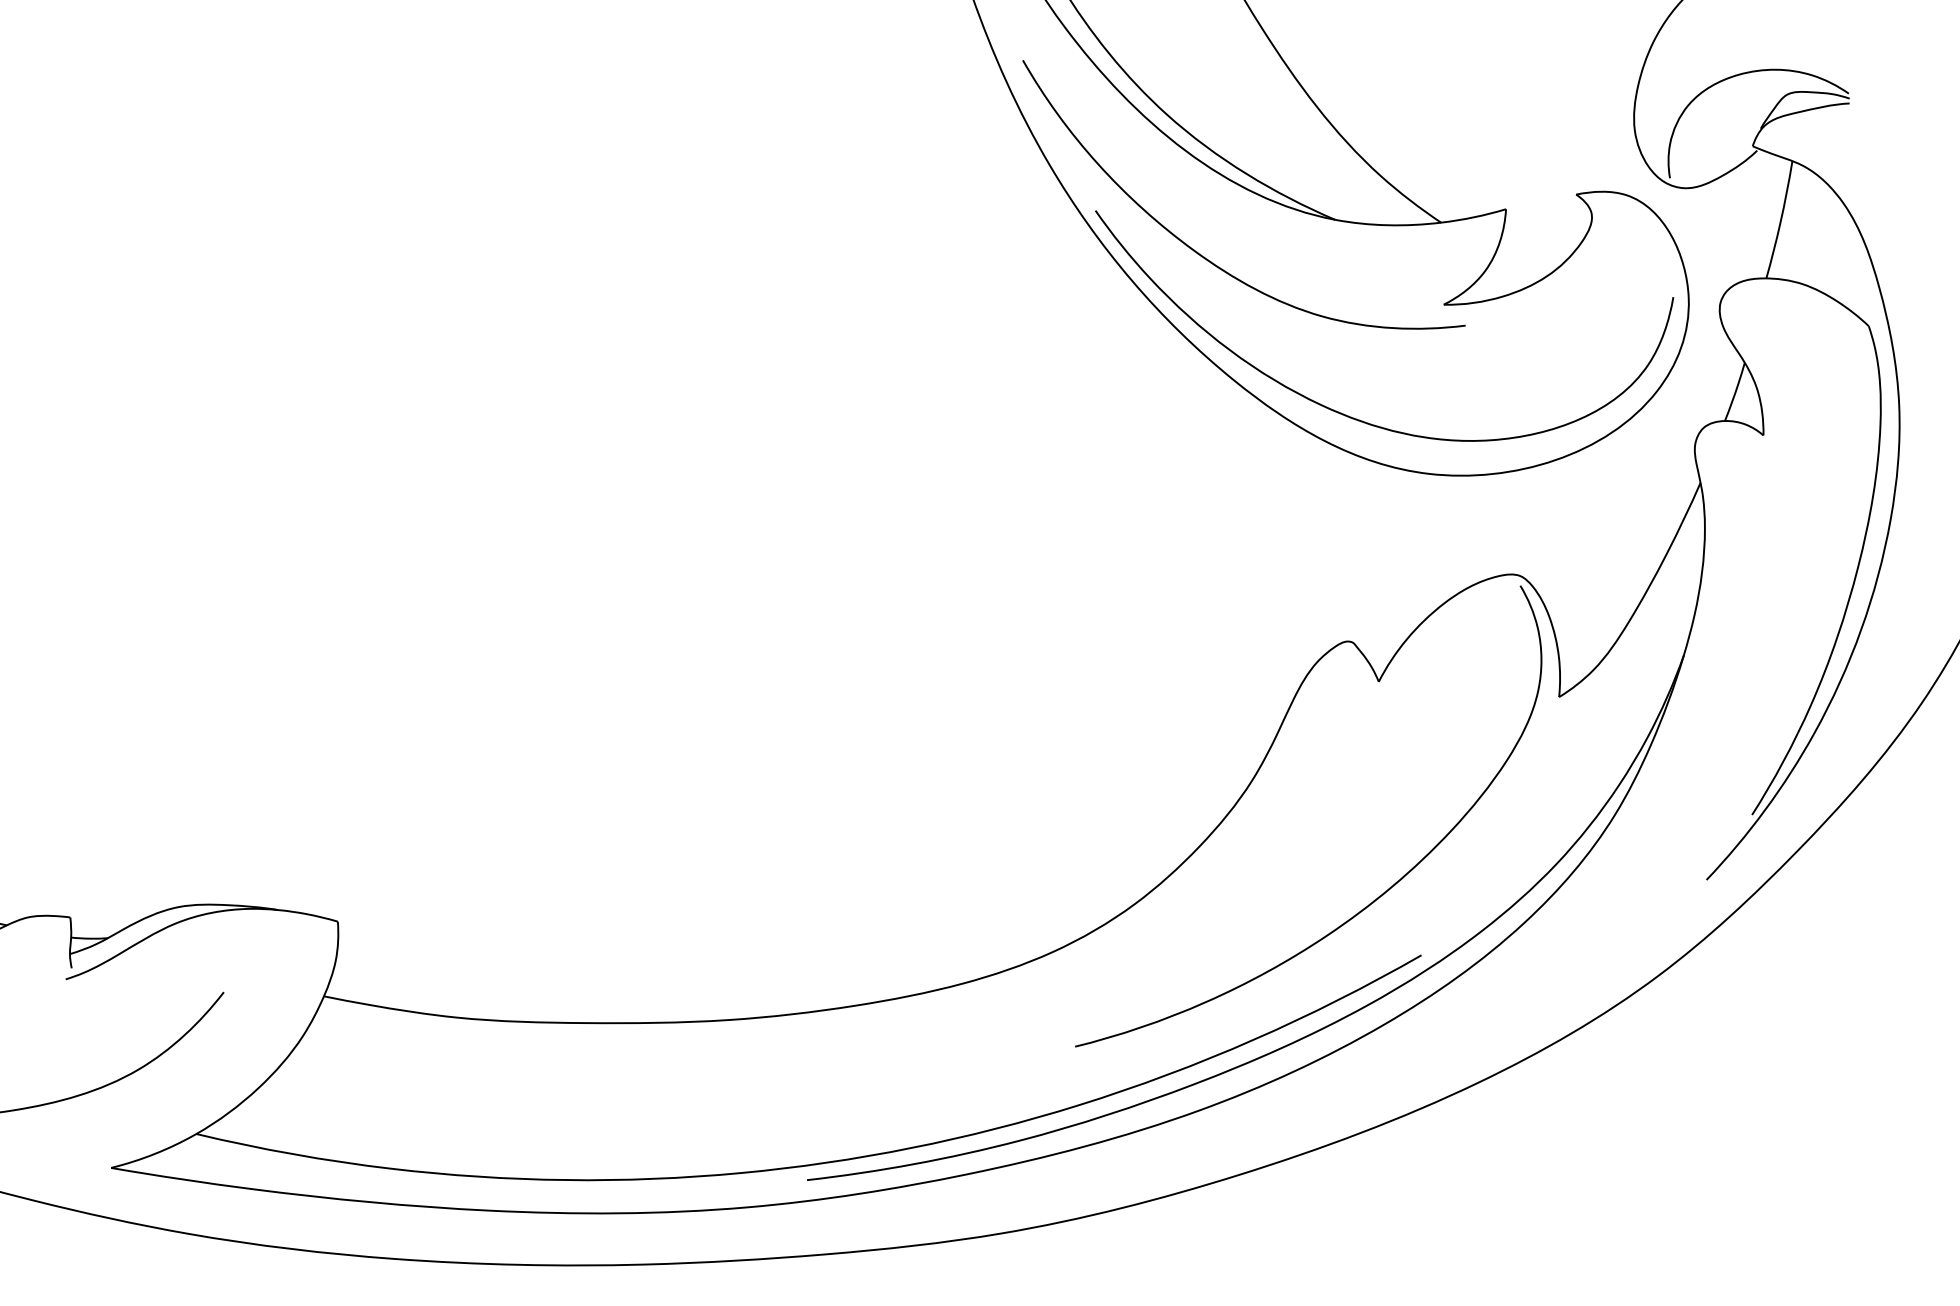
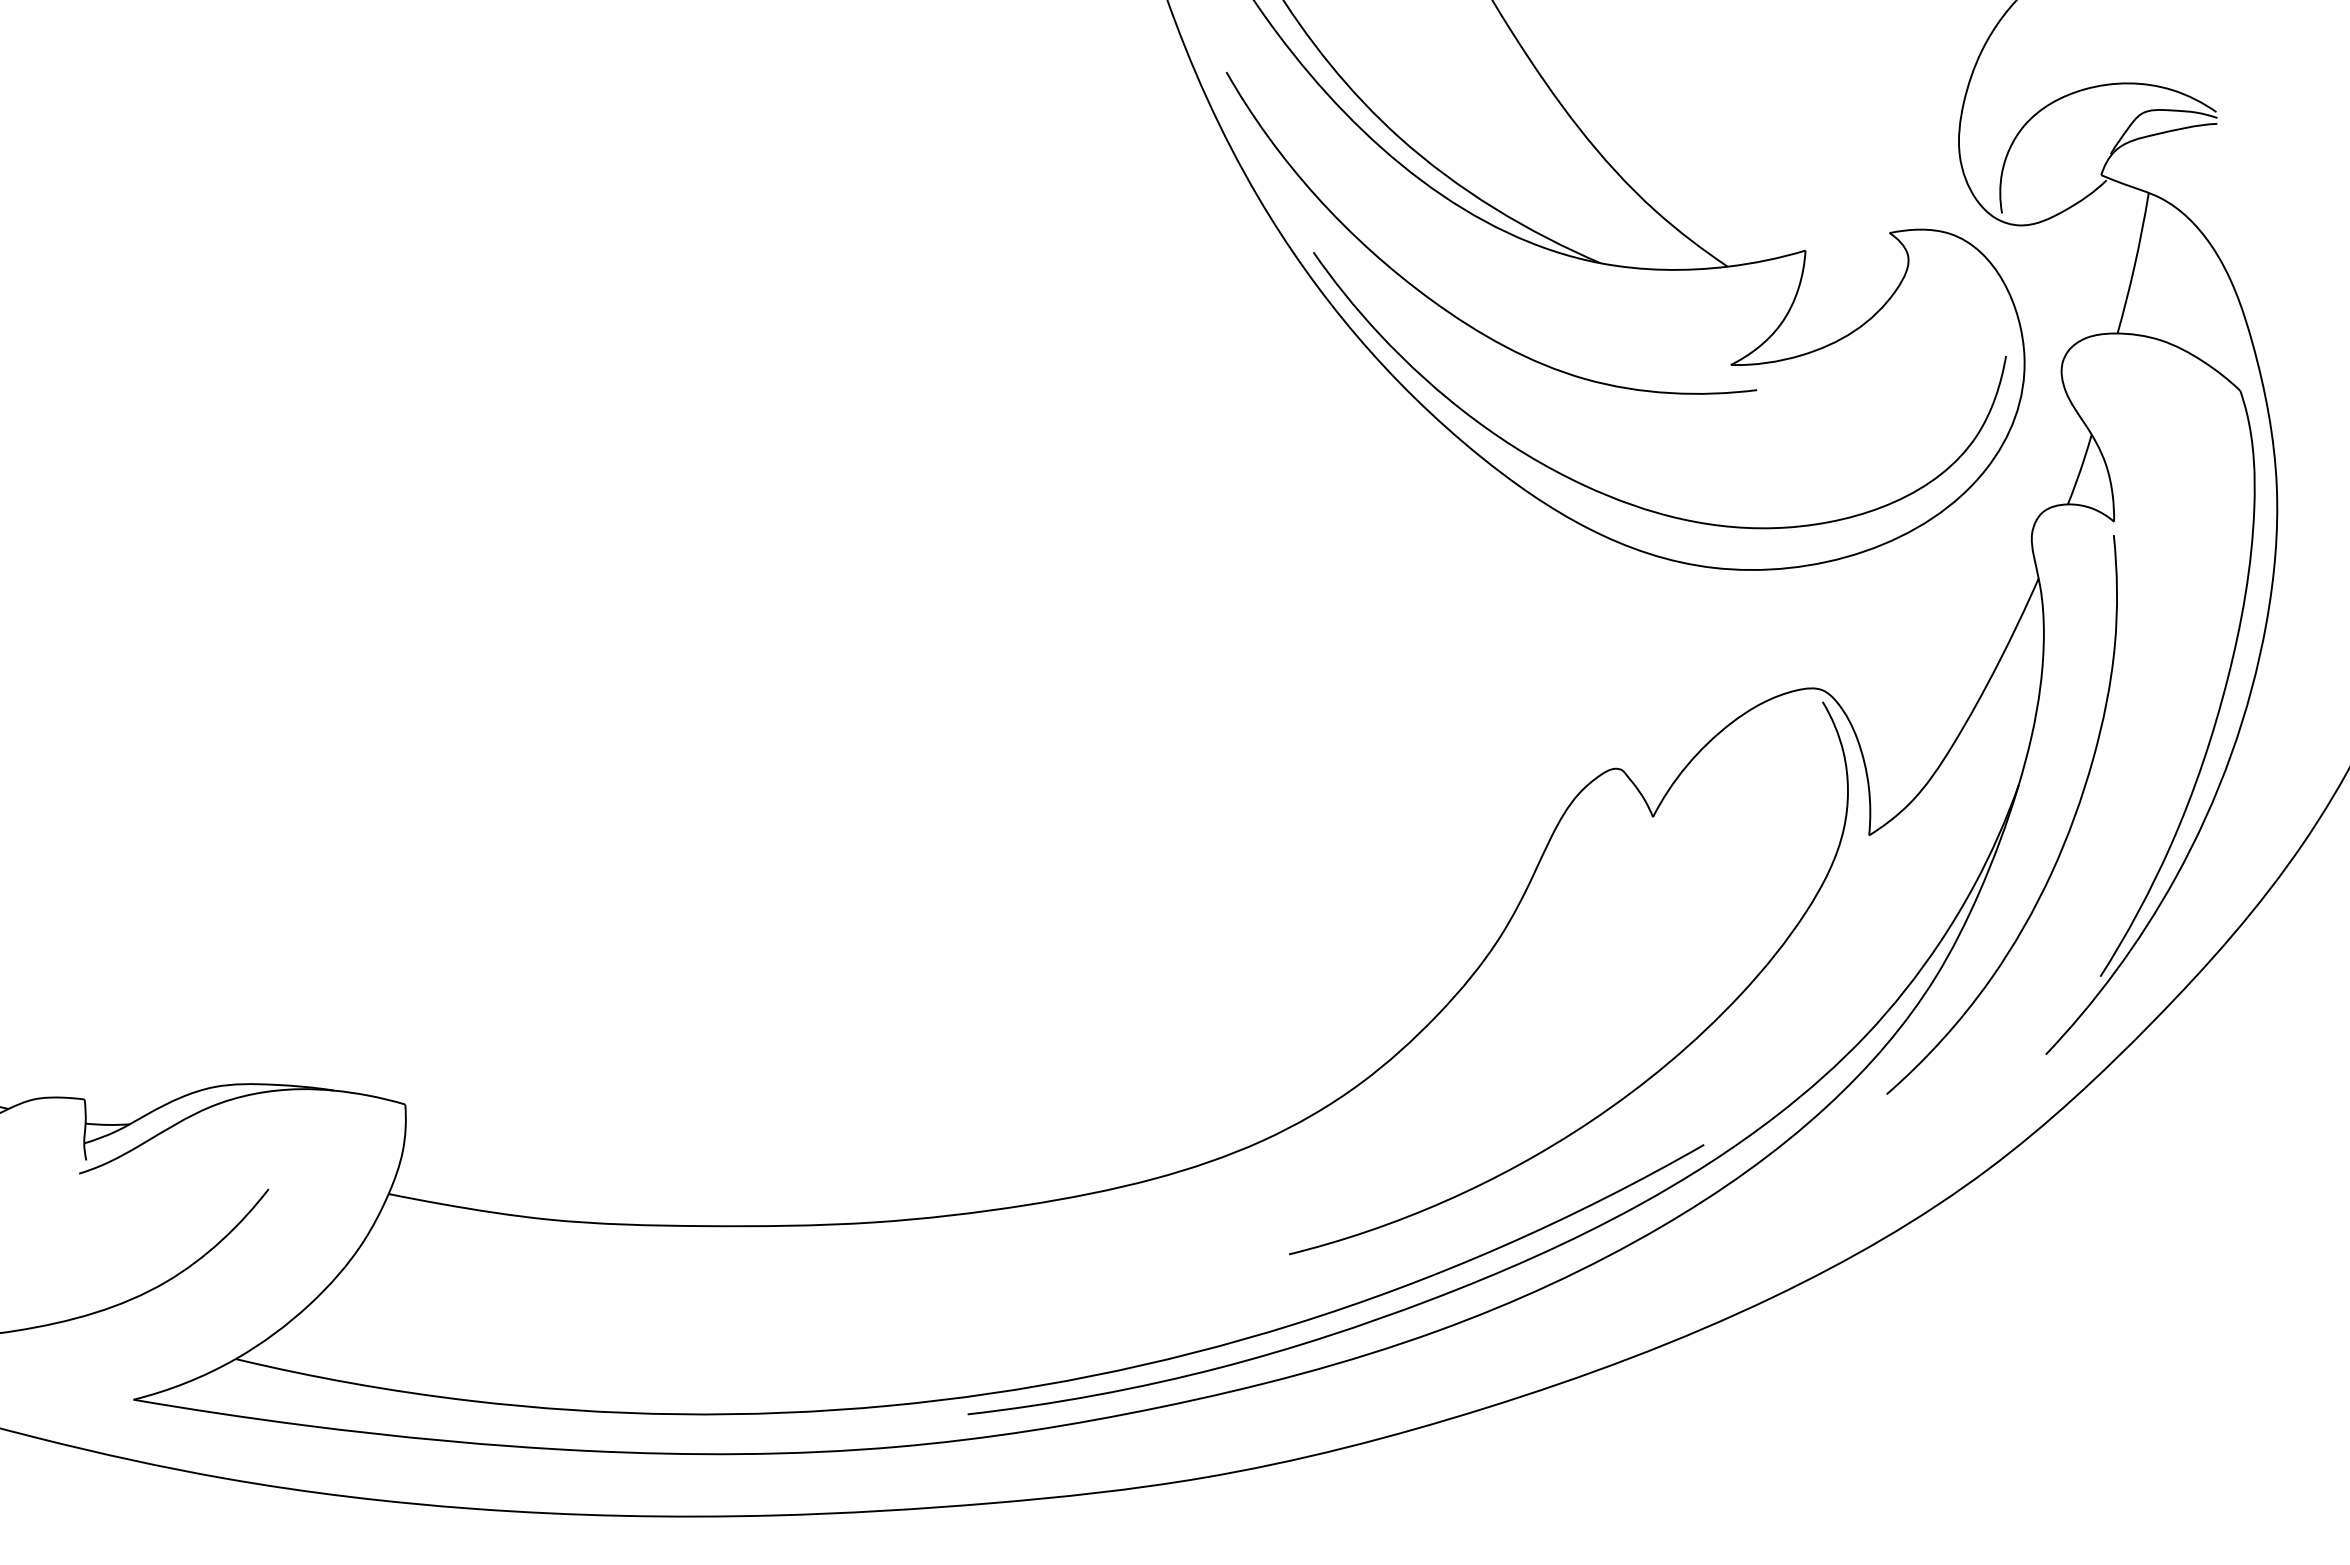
curve: (1722, 698) -> (2065, 837), added

